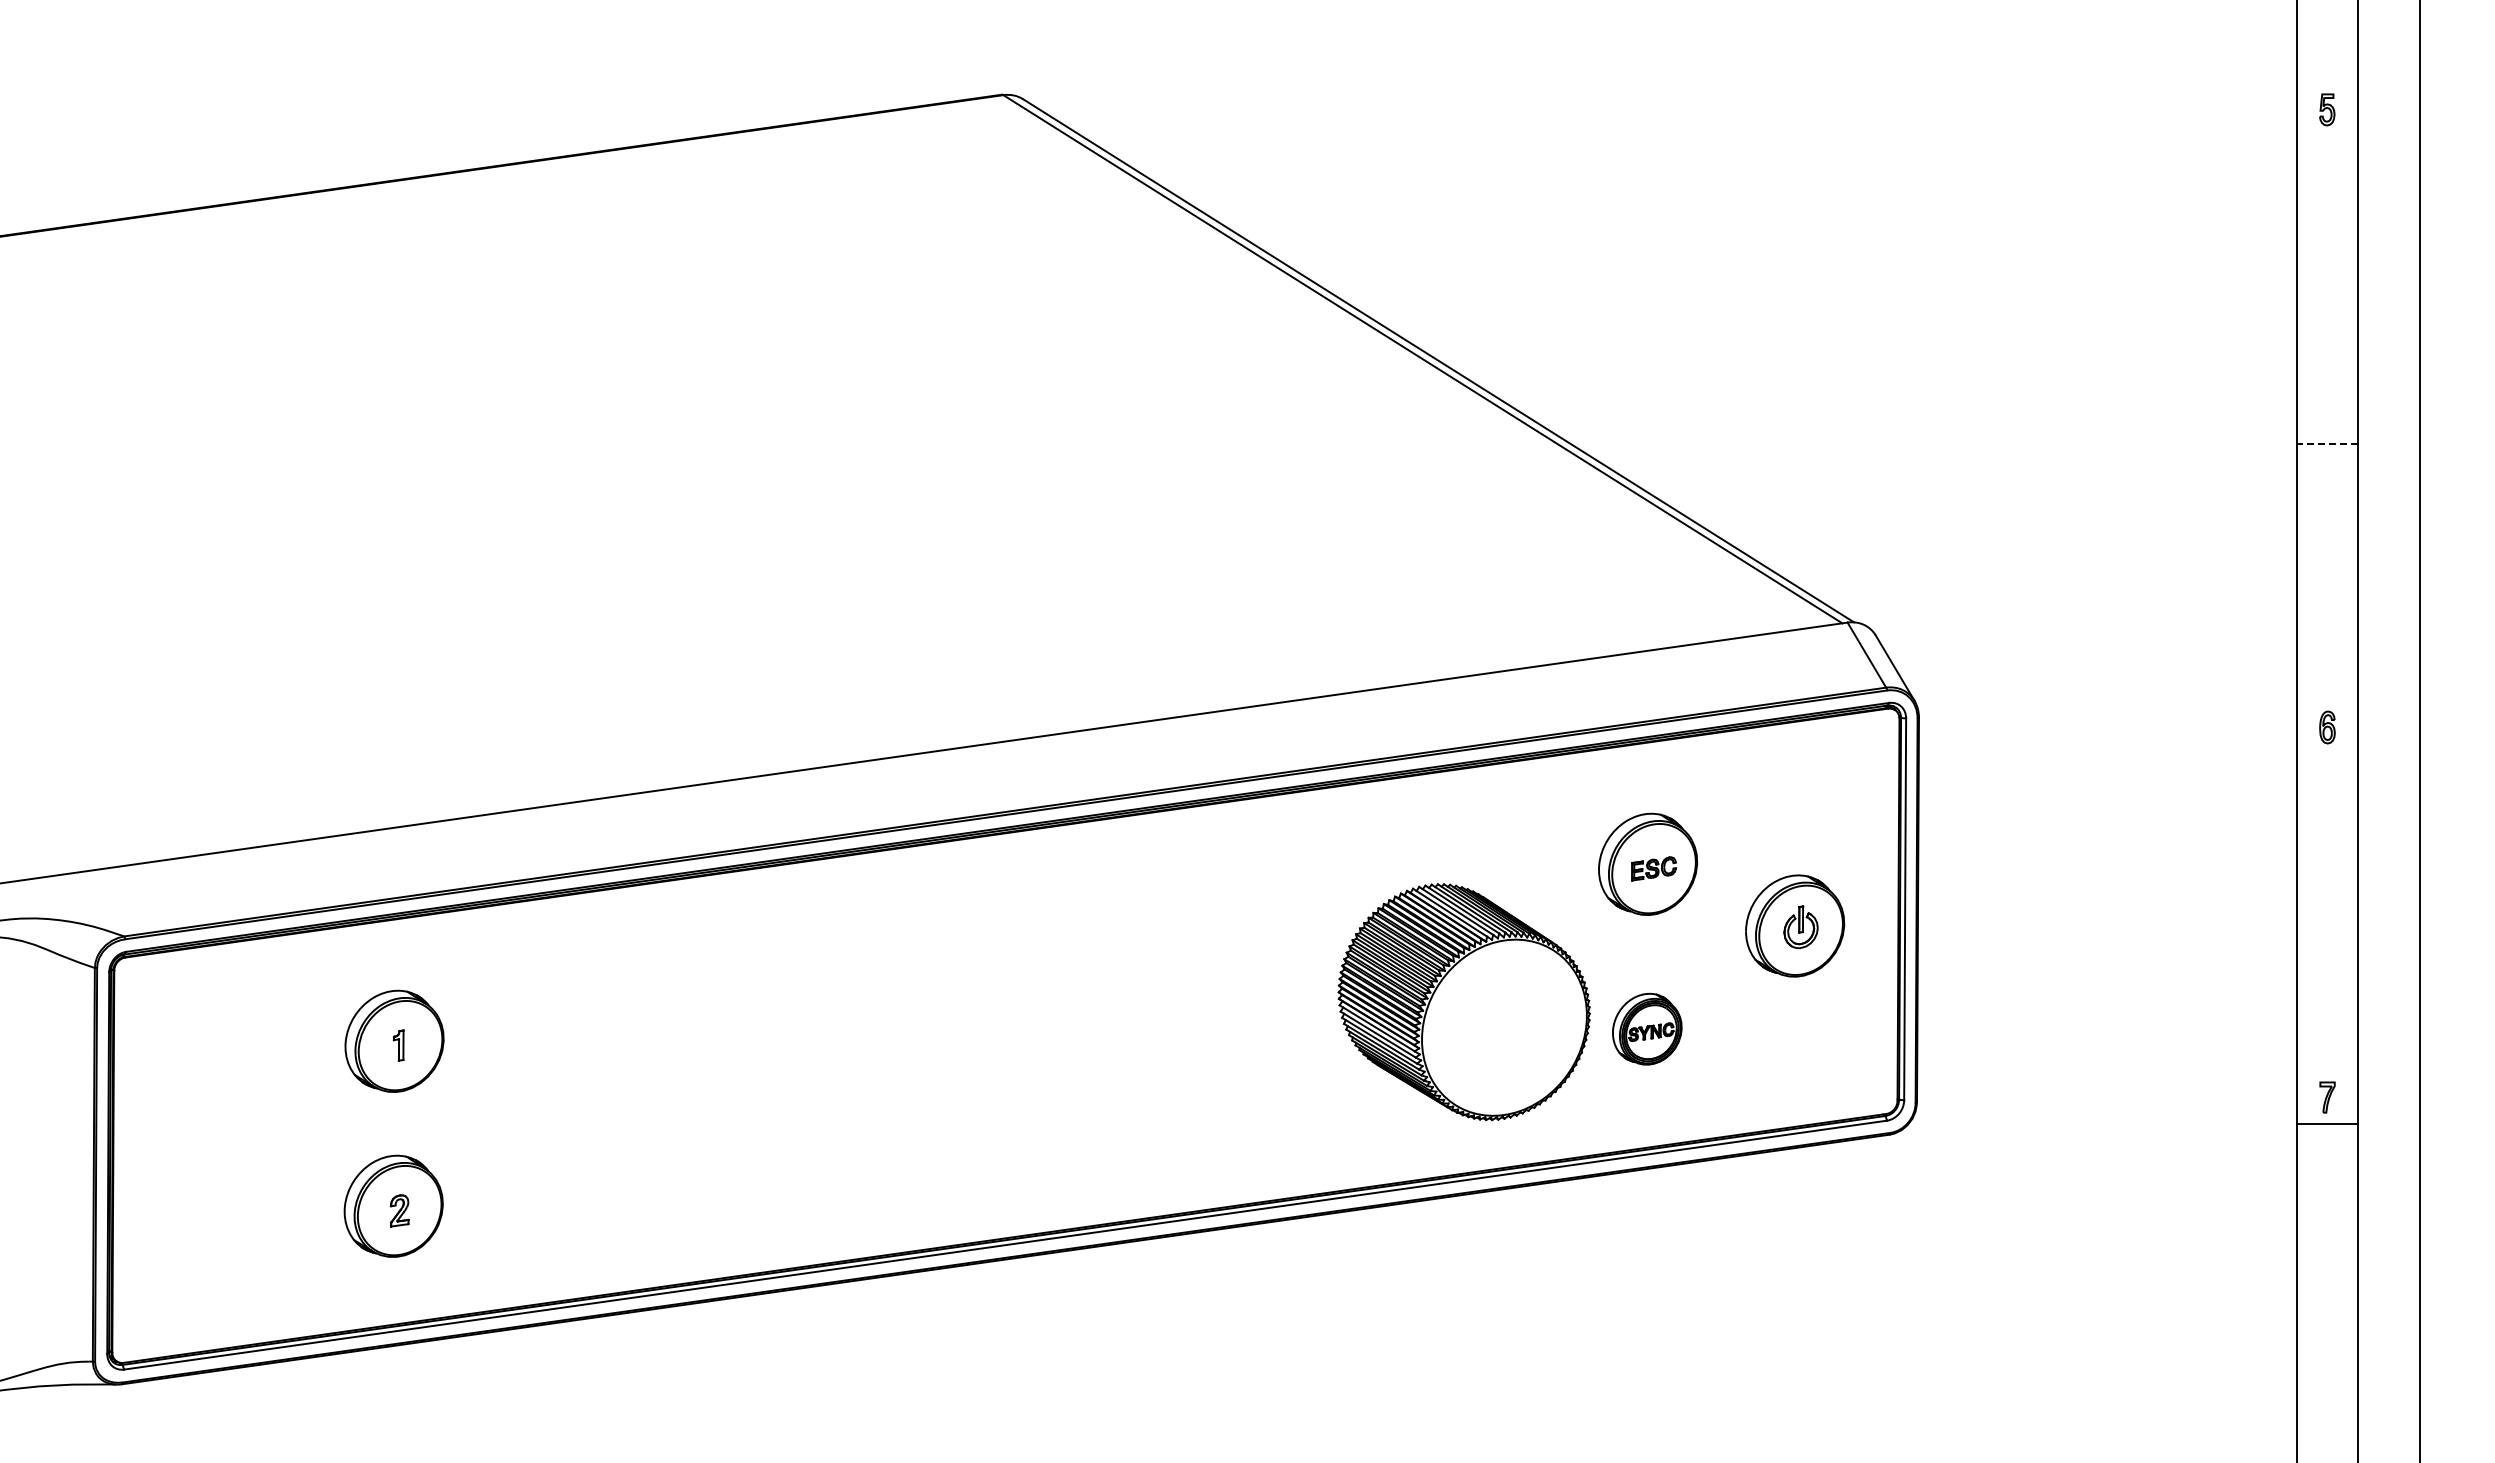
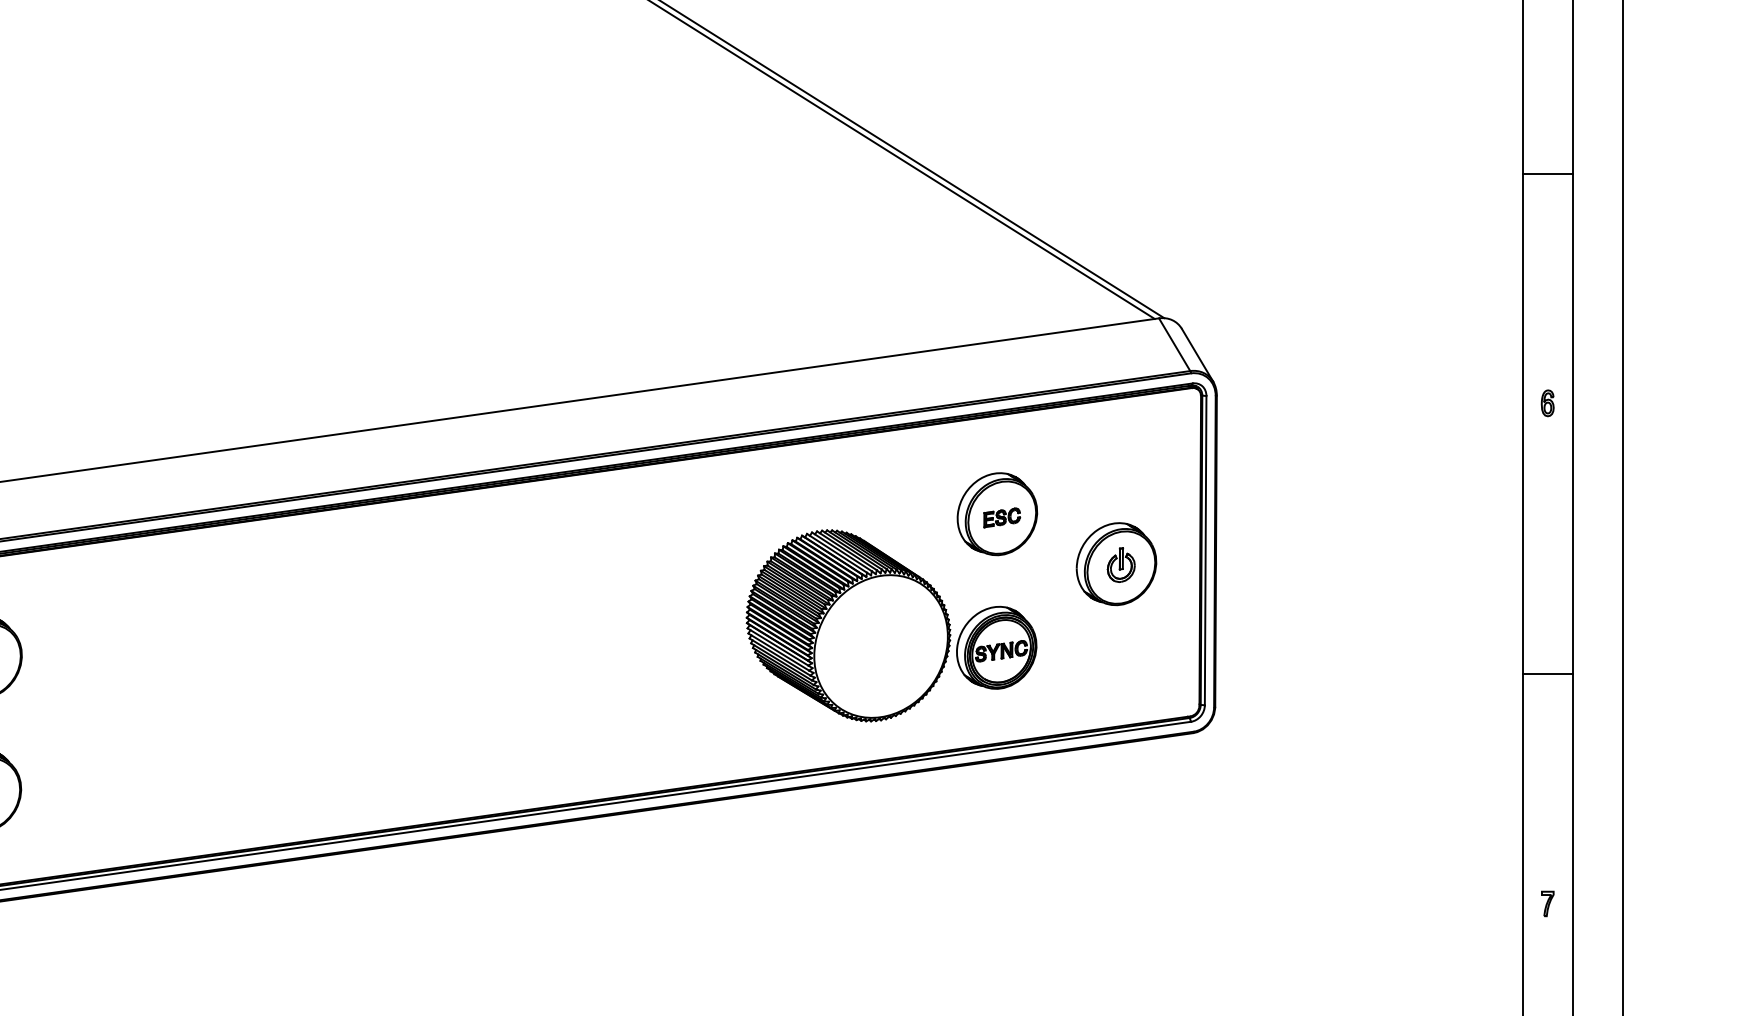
line: (2327, 444) -> (1547, 174), dashed -> solid
part: (1647, 1028) -> (996, 647), size x1.43
part: (2327, 1097) -> (1547, 903), moved
line: (2327, 1124) -> (1547, 674), moved

